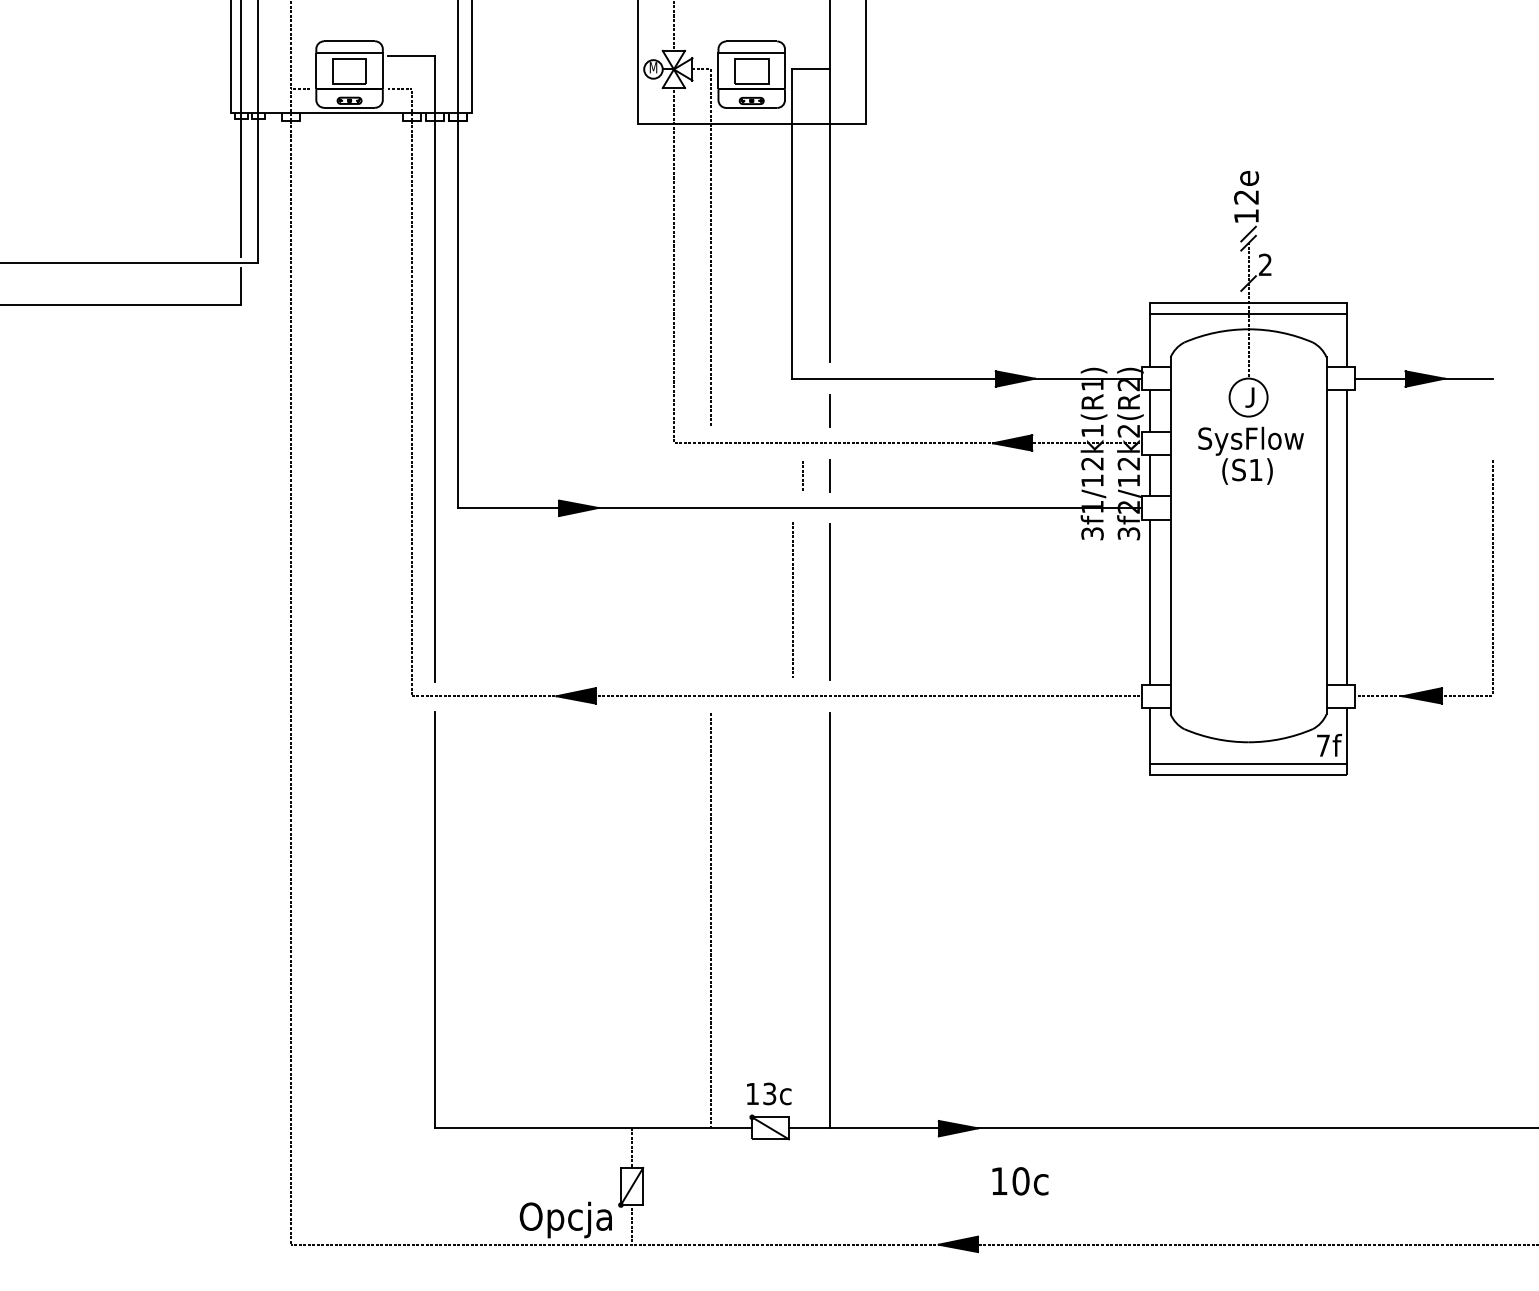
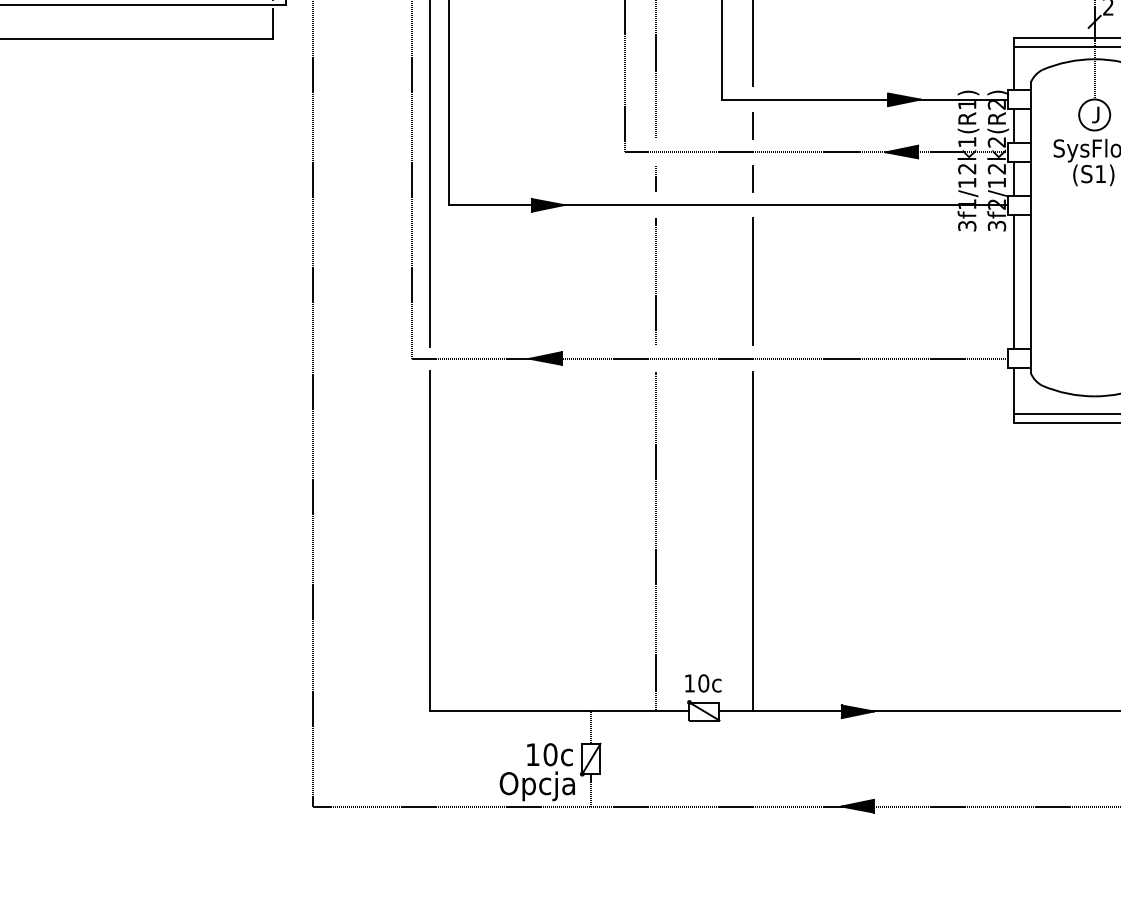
line: (802, 475) -> (655, 178), moved
line: (792, 599) -> (655, 281), moved
text: (769, 1093) -> (703, 683), 13c -> 10c
text: (1020, 1181) -> (550, 754), moved

